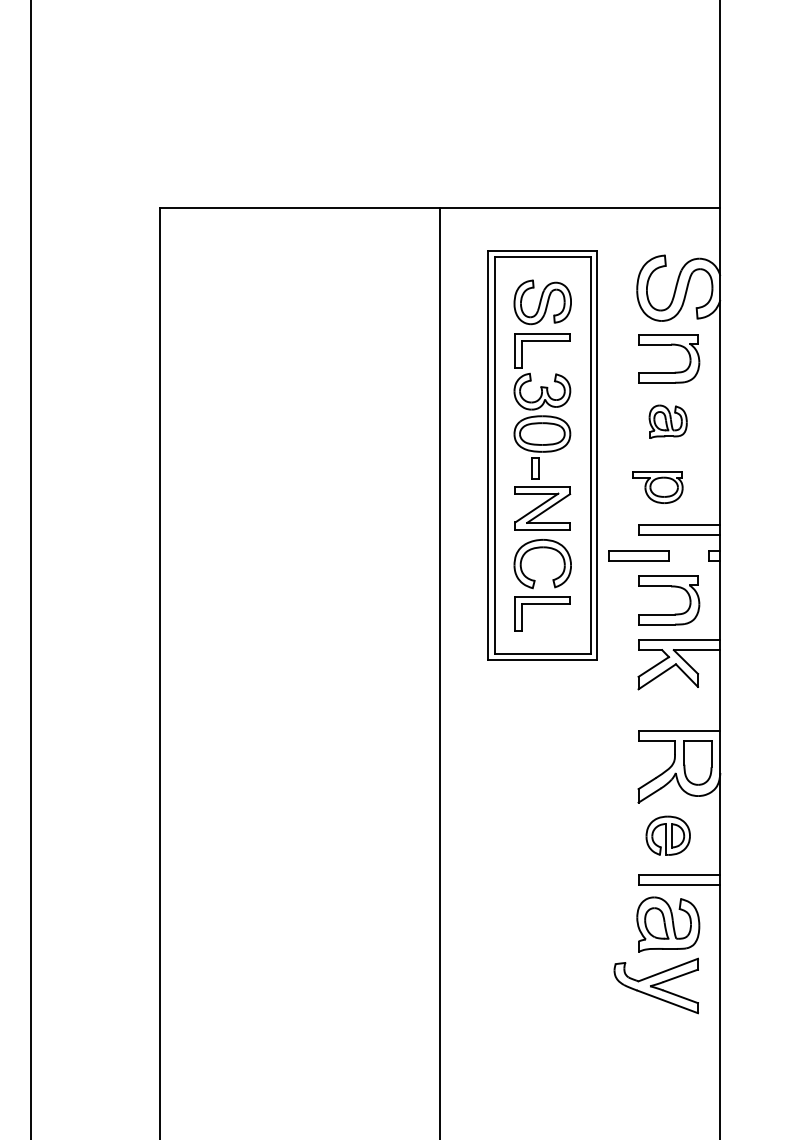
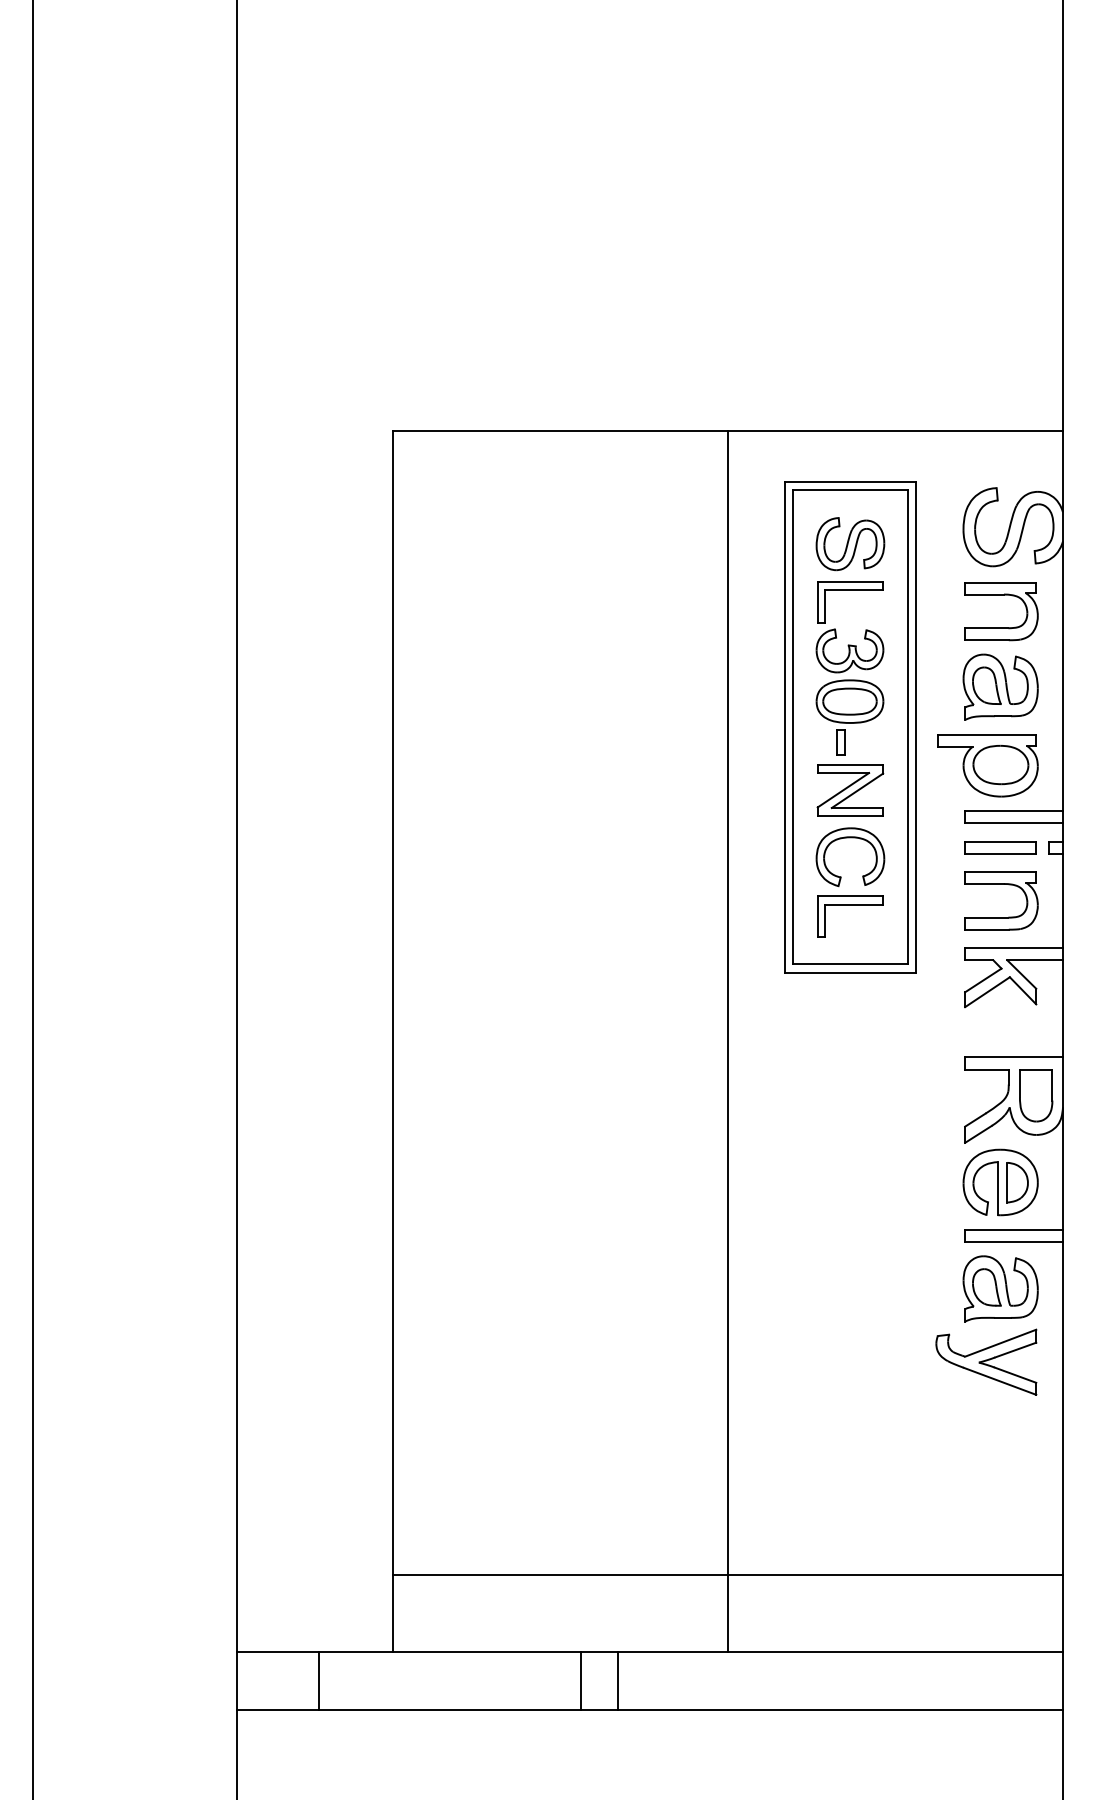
part: (668, 421) -> (1000, 686), size x1.67
part: (657, 487) -> (987, 765), size x1.67
part: (638, 555) -> (1000, 847), moved
part: (668, 835) -> (1000, 1182), size x1.43

